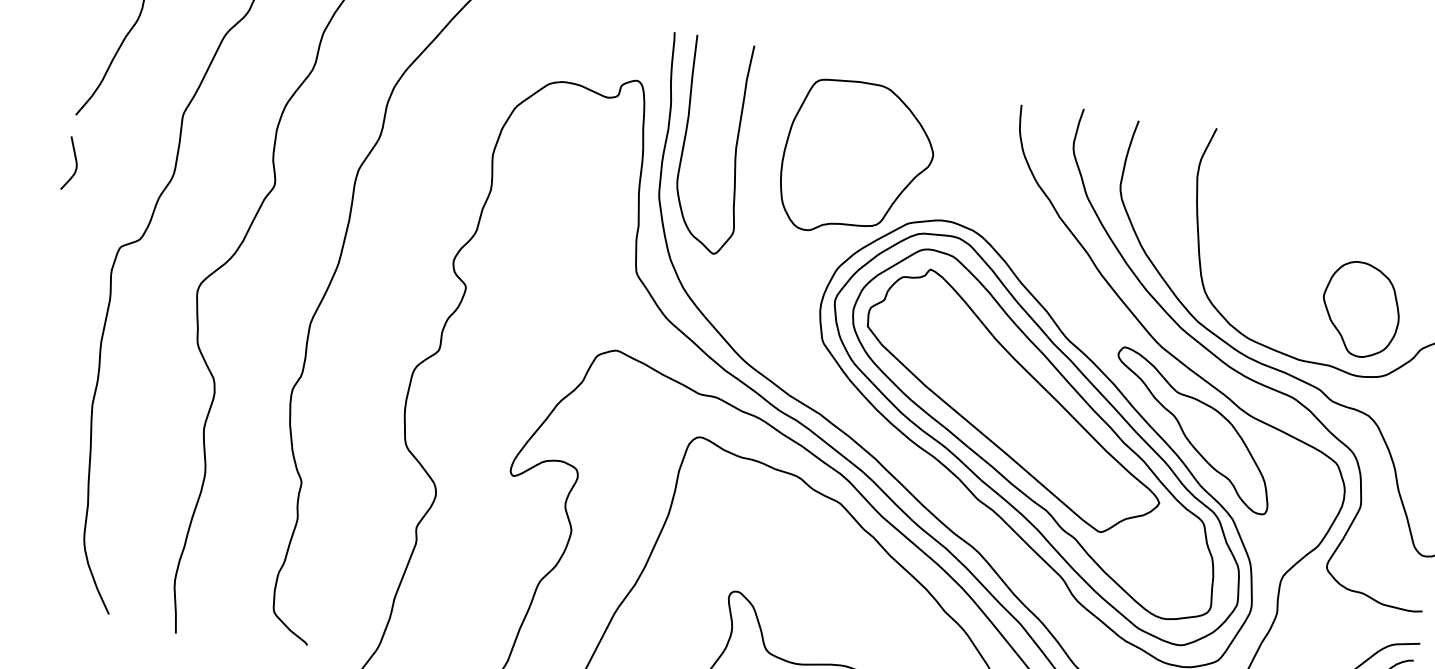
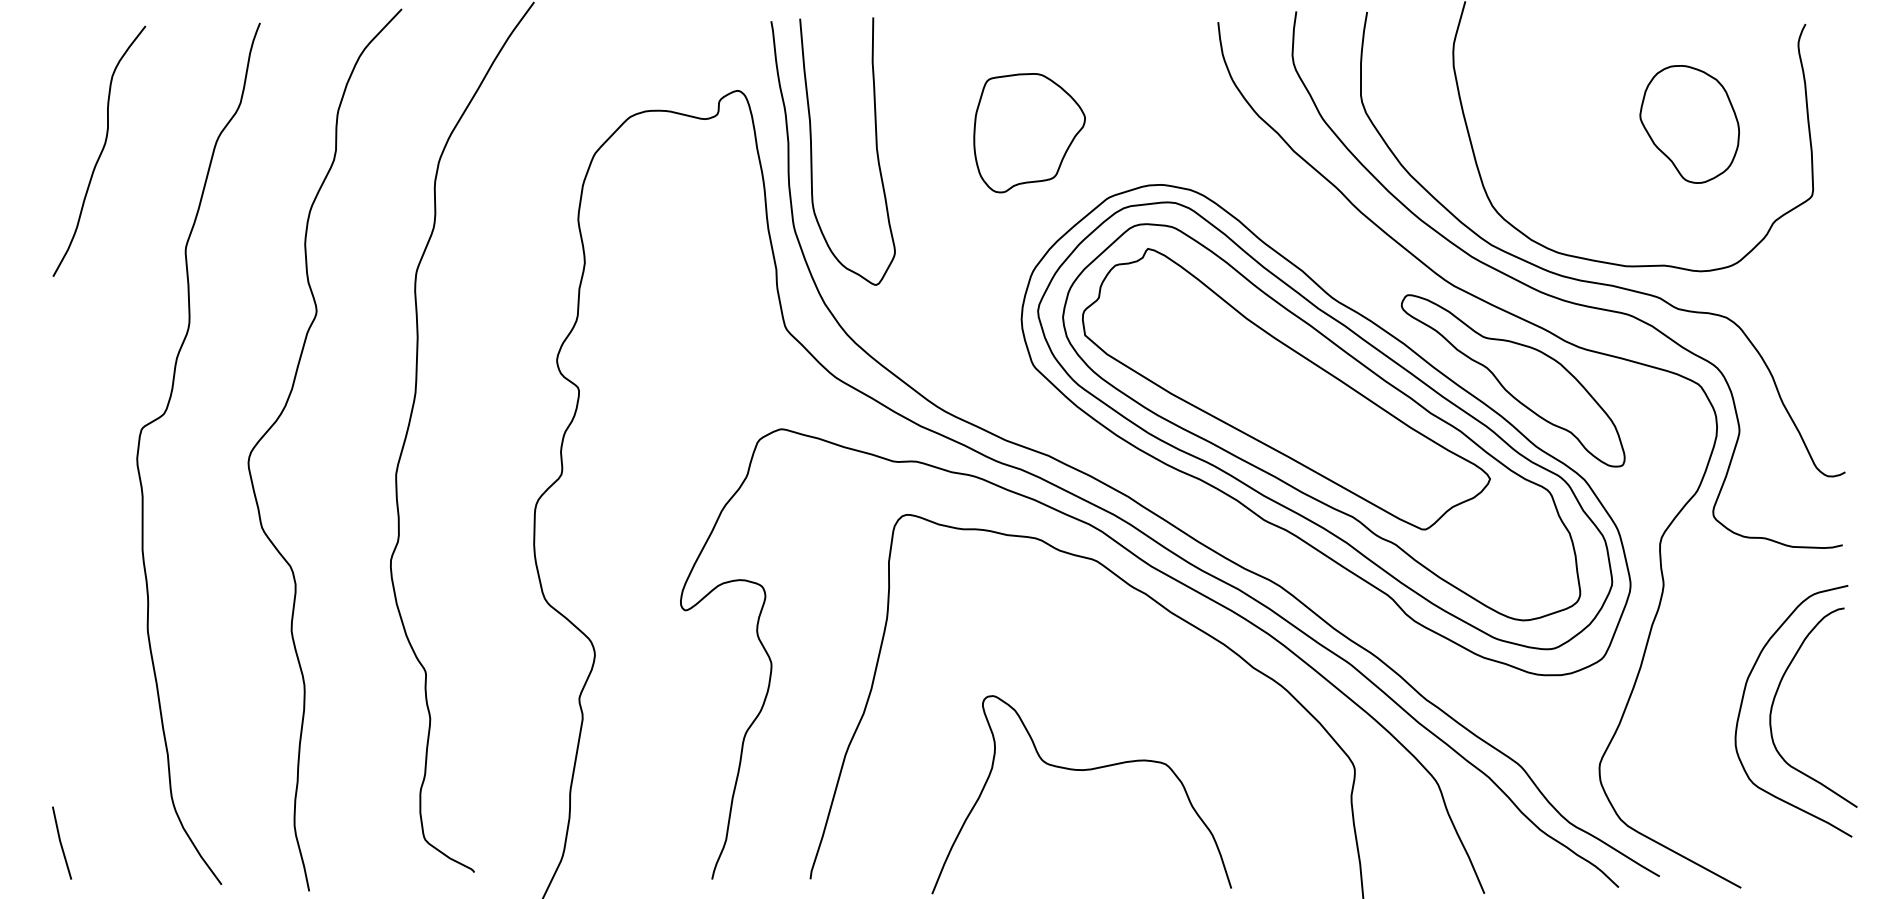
part: (857, 160) -> (1029, 132), size x0.6
curve: (75, 163) -> (65, 336), removed
part: (1360, 309) -> (1689, 124), moved

